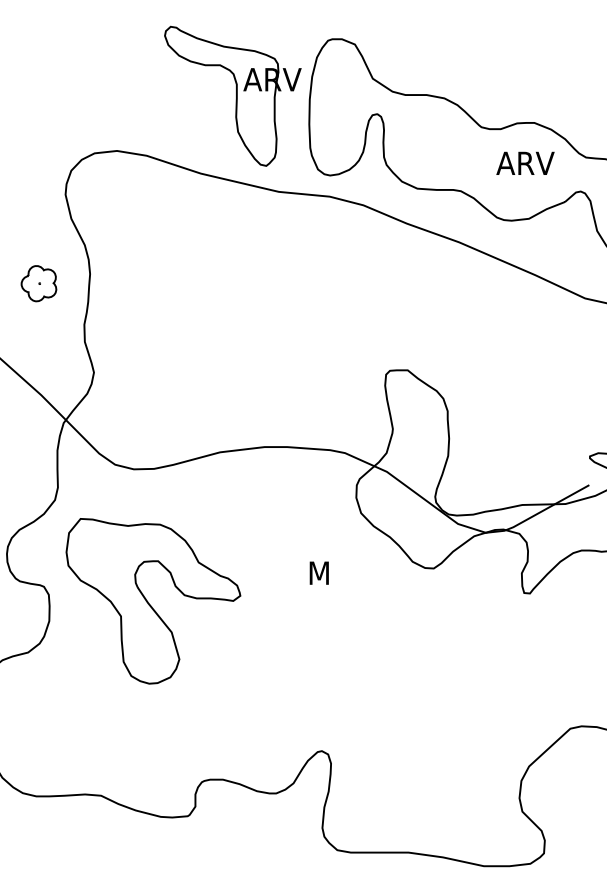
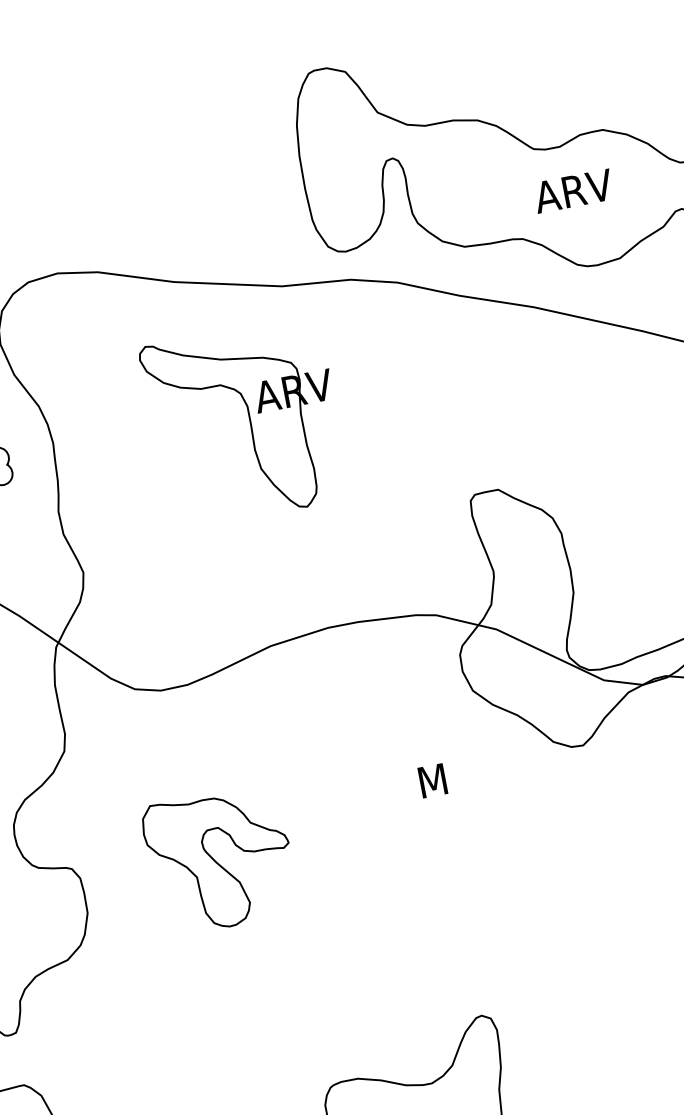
part: (232, 95) -> (244, 422), moved
text: (525, 162) -> (573, 189), moved
part: (153, 601) -> (220, 860), size x0.6

